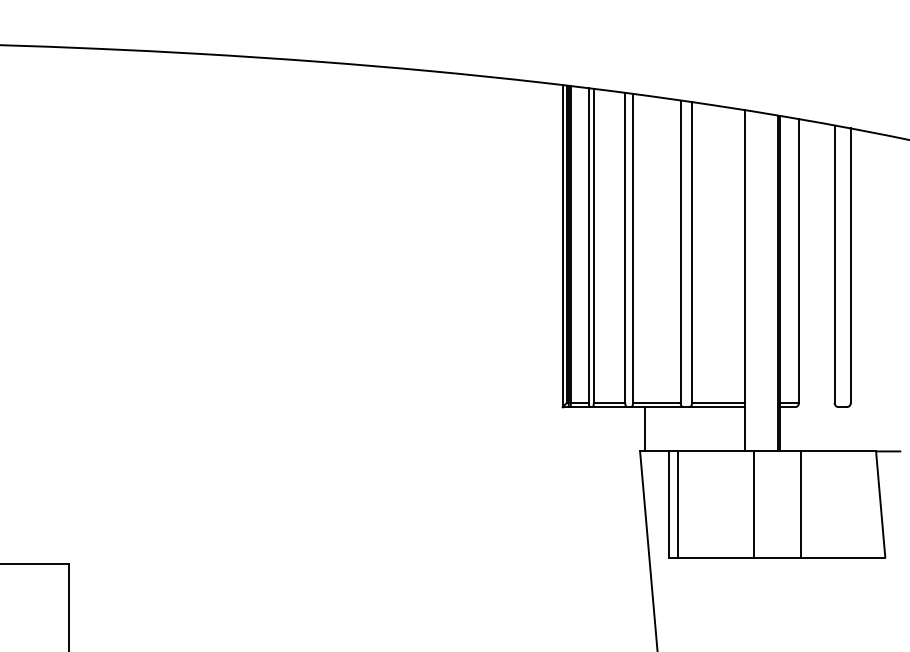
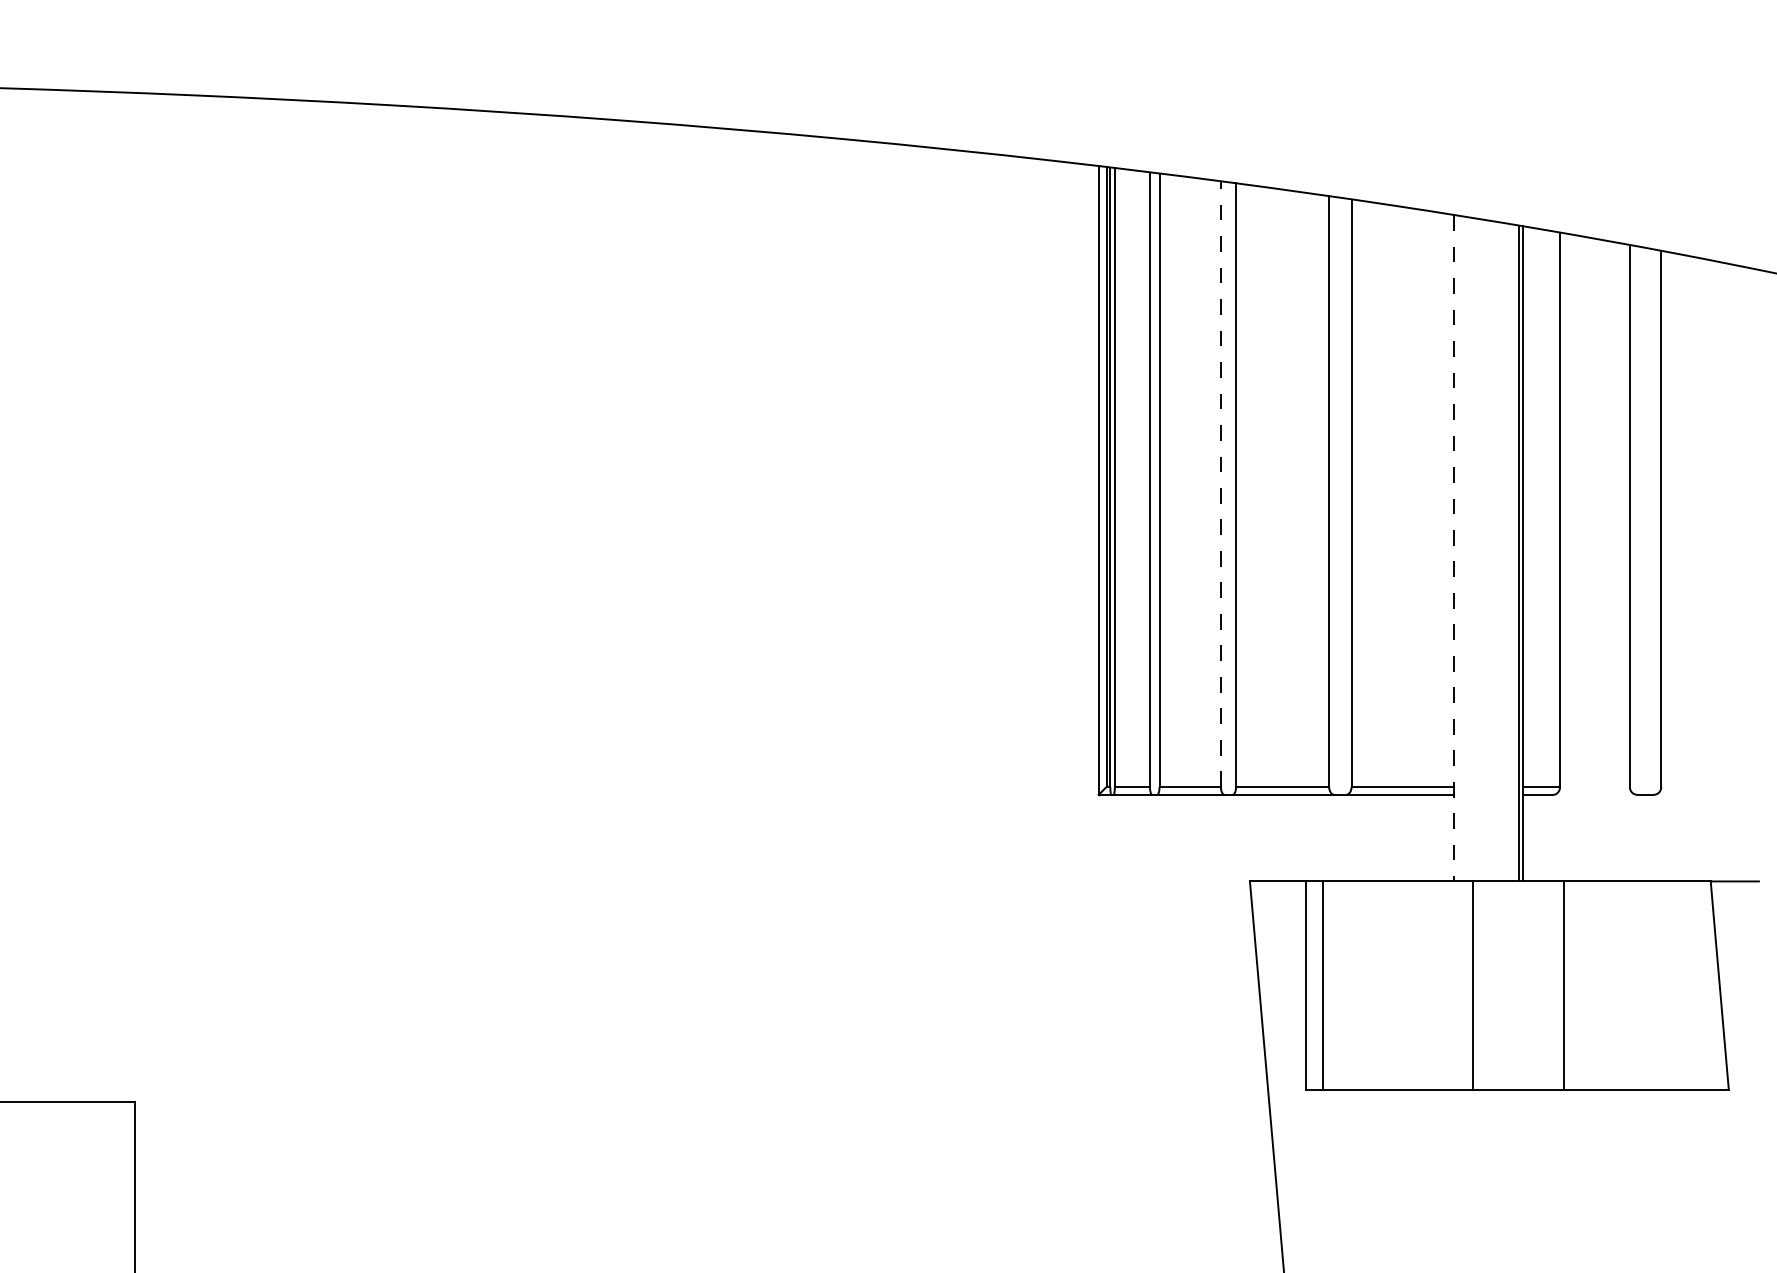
line: (625, 247) -> (1221, 483), solid -> dashed
line: (744, 280) -> (1453, 547), solid -> dashed
line: (645, 429) -> (1260, 838), removed

